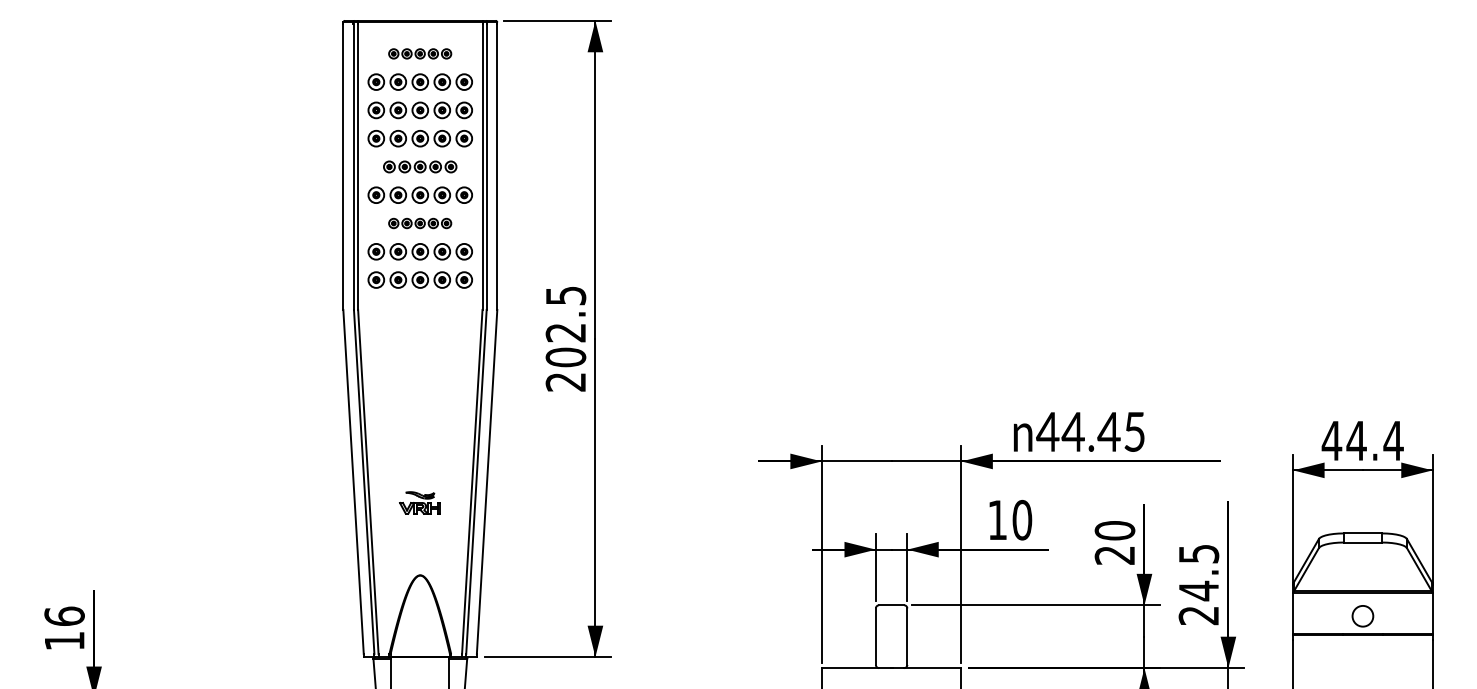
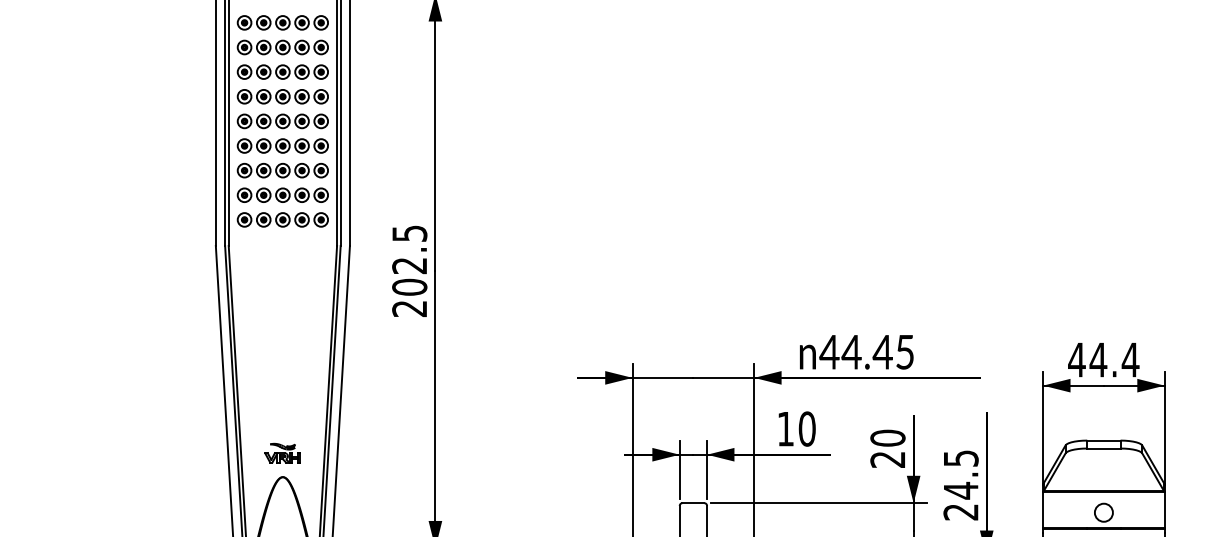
part: (419, 53) -> (282, 22), size x1.67
part: (419, 166) -> (282, 120), size x1.43
part: (419, 223) -> (282, 170), size x1.67
part: (419, 502) -> (282, 452), moved

